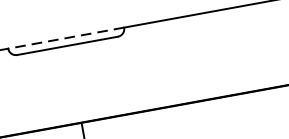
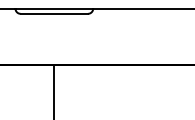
line: (66, 37) -> (54, 8), dashed -> solid

